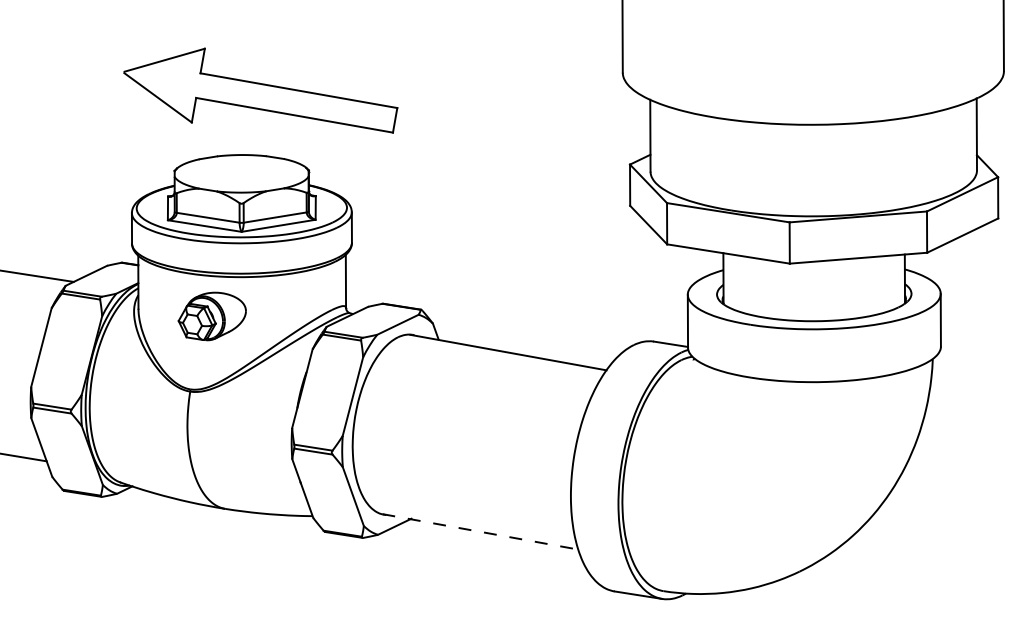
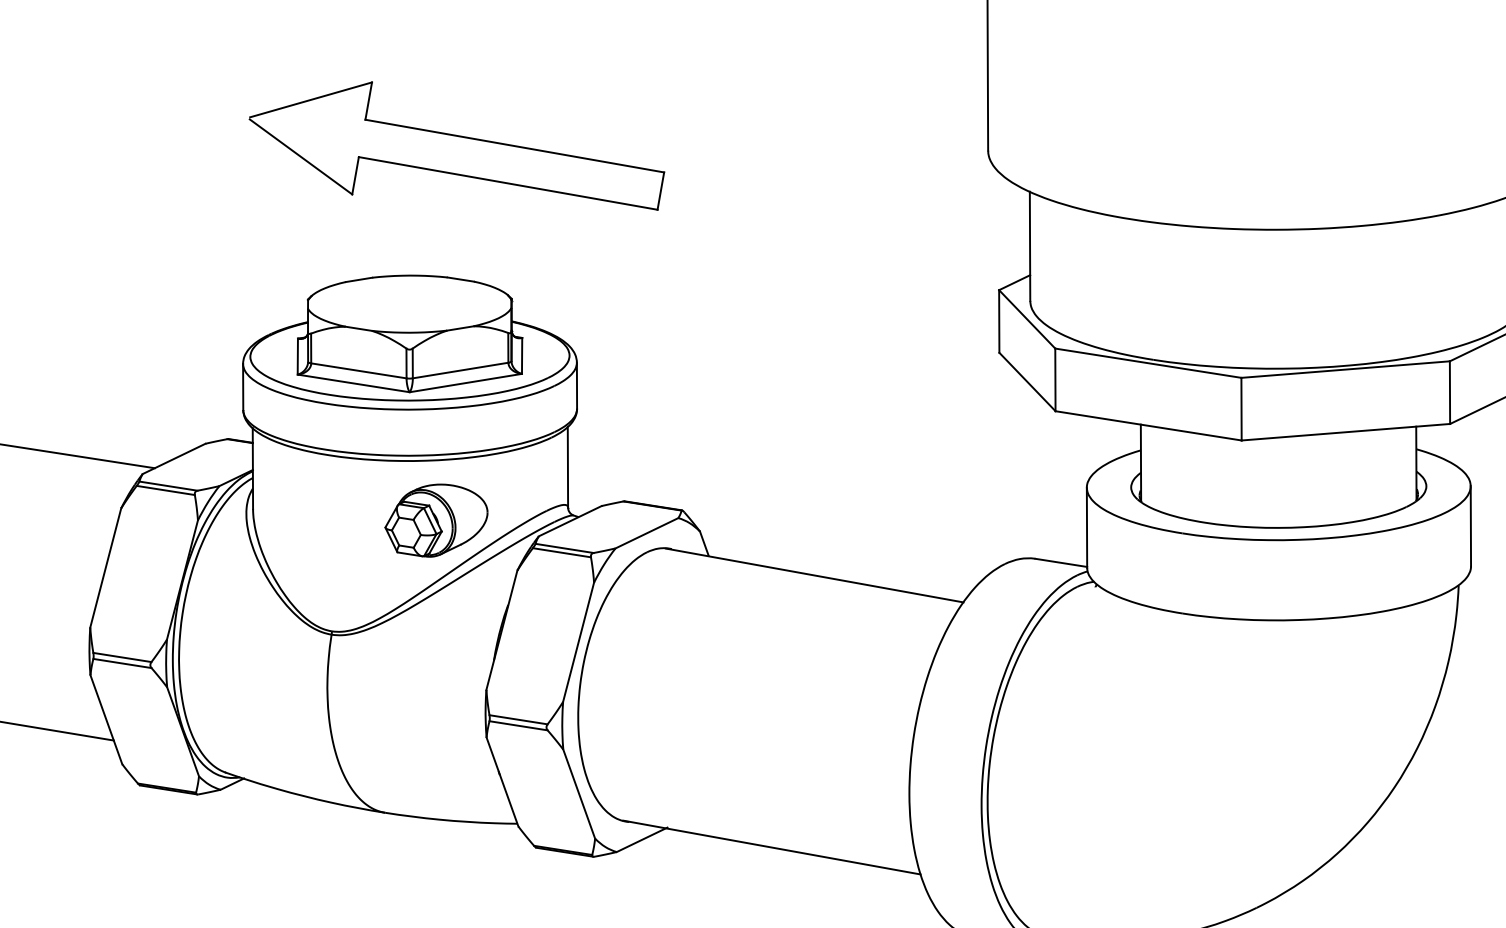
part: (260, 90) -> (456, 145), moved
part: (211, 316) -> (435, 520), moved
line: (480, 531) -> (772, 847), dashed -> solid

